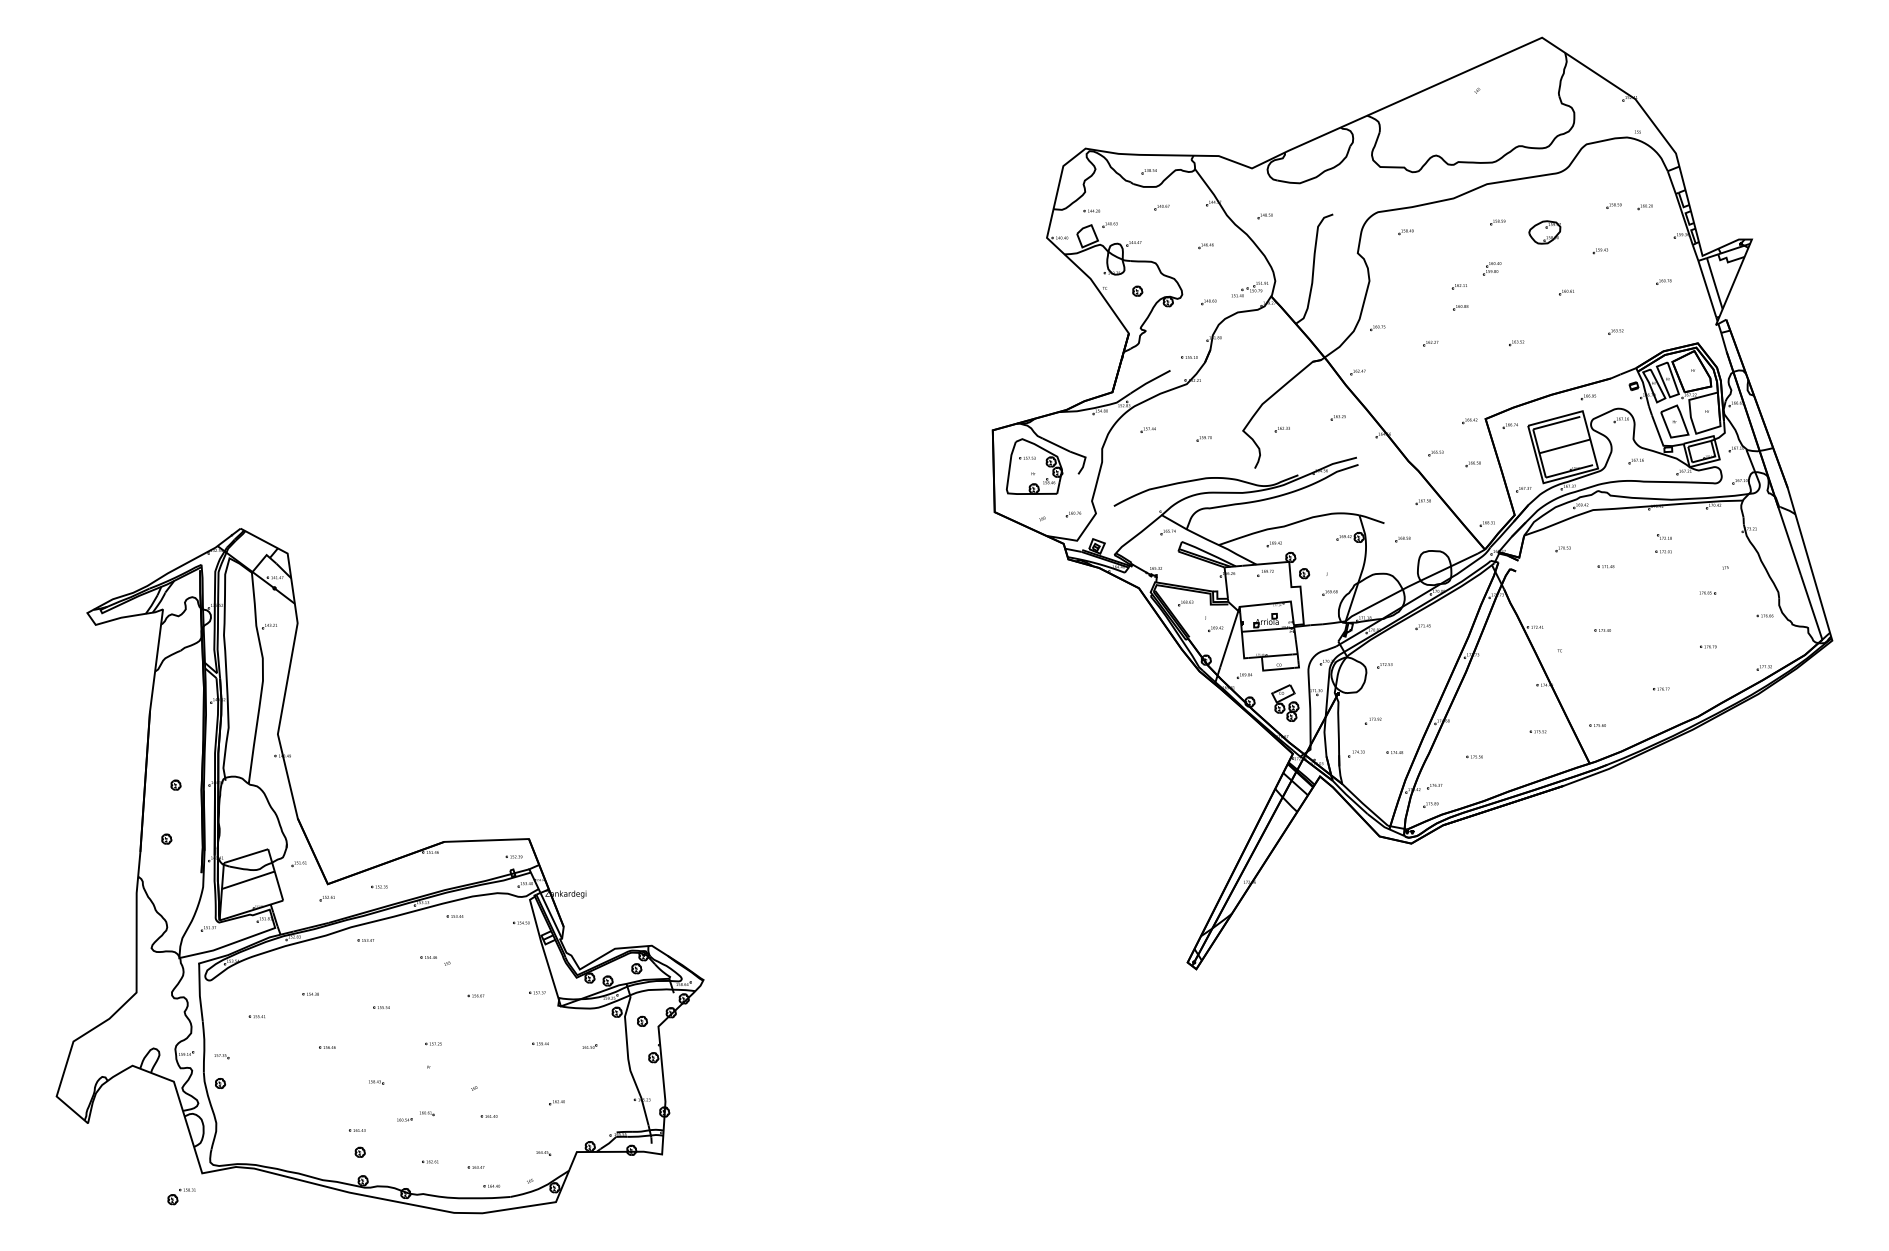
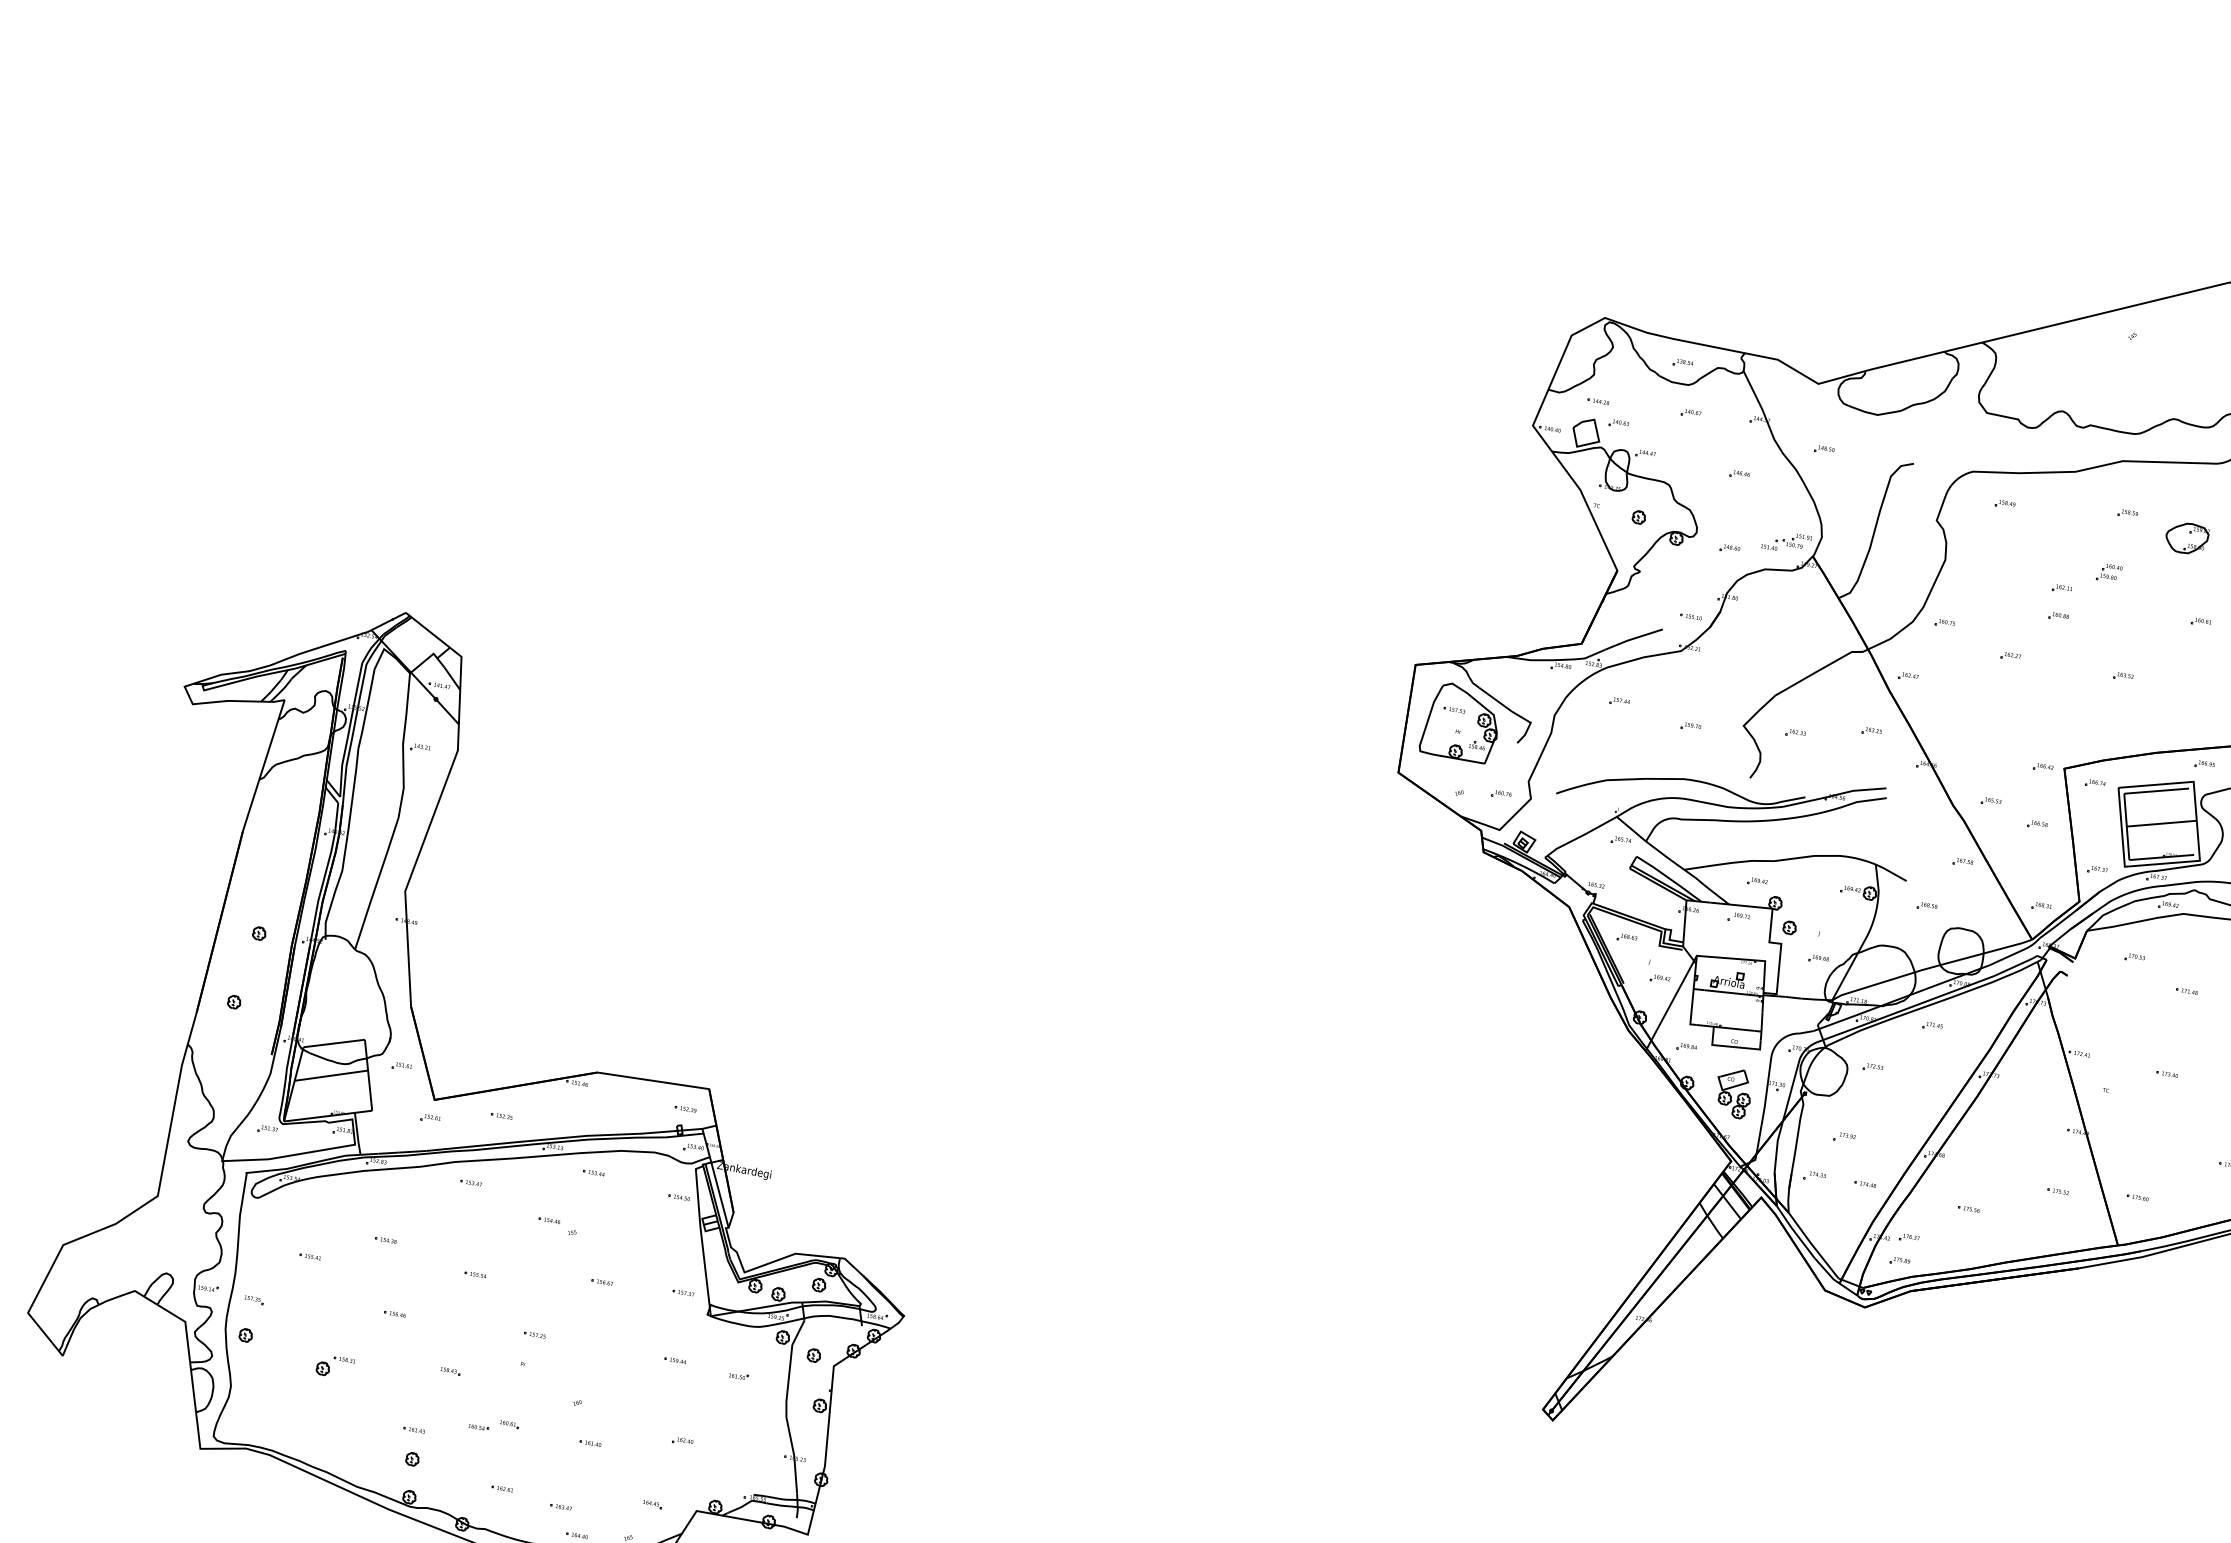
part: (181, 1196) -> (335, 1366), moved

